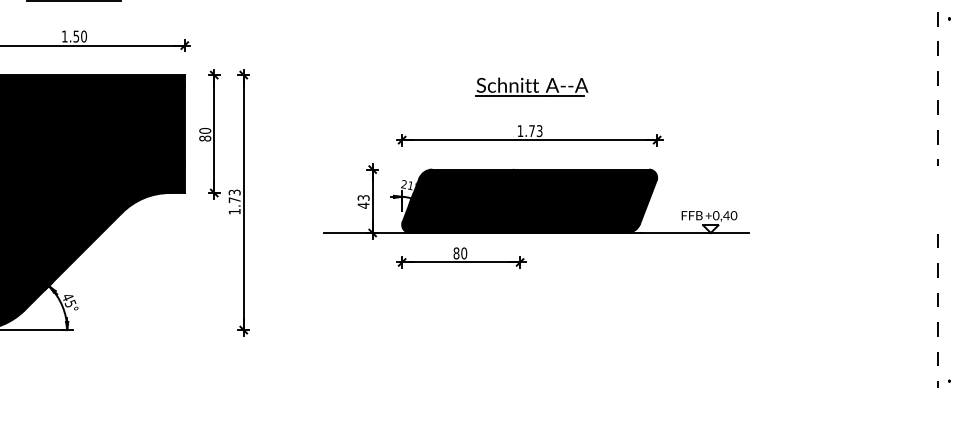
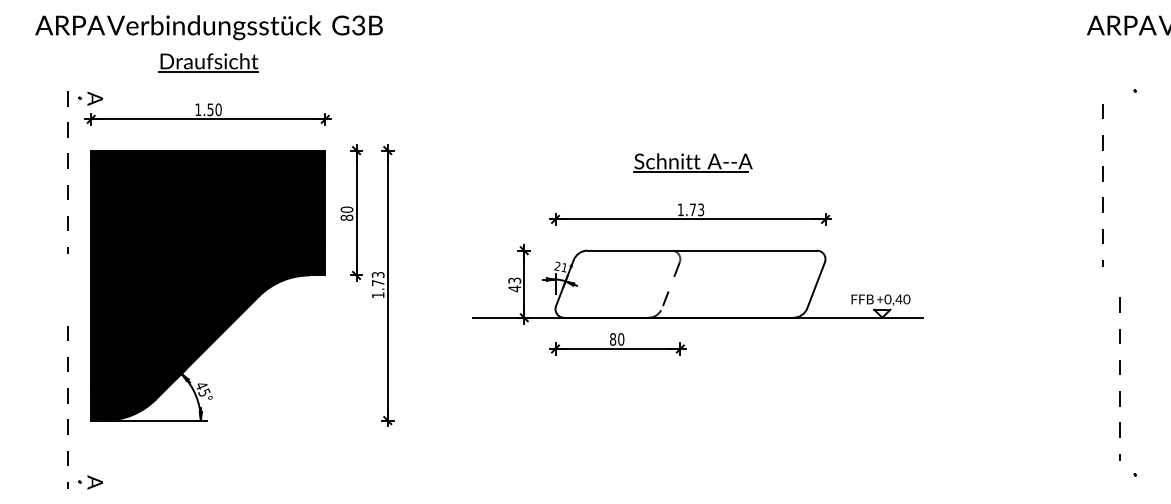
line: (937, 85) -> (1102, 181), moved
fill: (529, 200) -> (690, 283), removed
line: (937, 306) -> (1119, 374), moved

